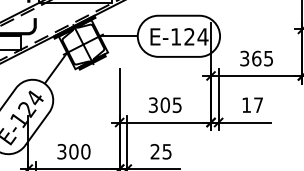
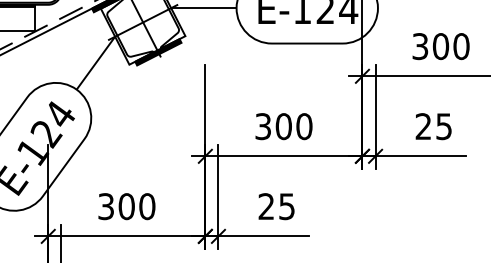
text: (262, 58) -> (450, 46), 365 -> 300
text: (176, 104) -> (303, 125), 305 -> 300
text: (252, 105) -> (433, 127), 17 -> 25

